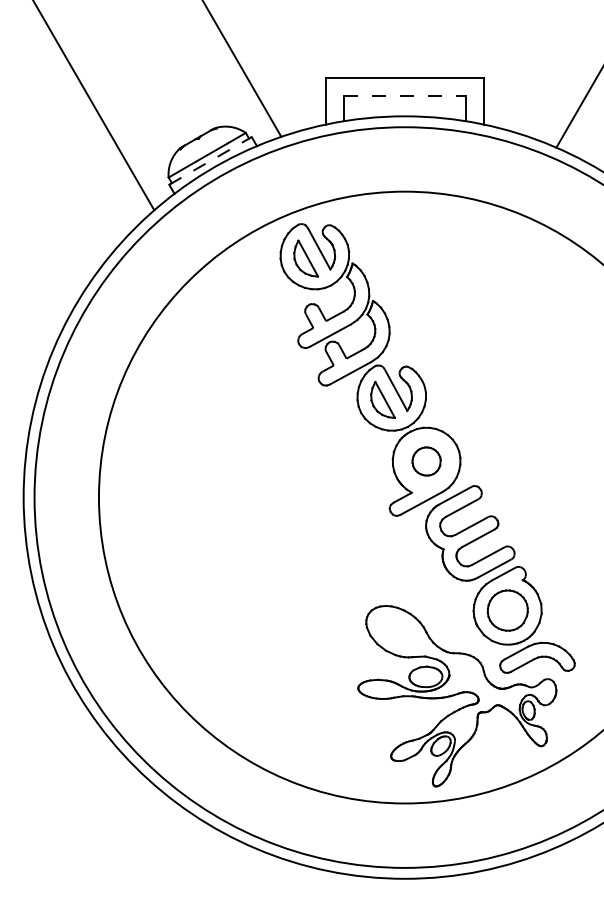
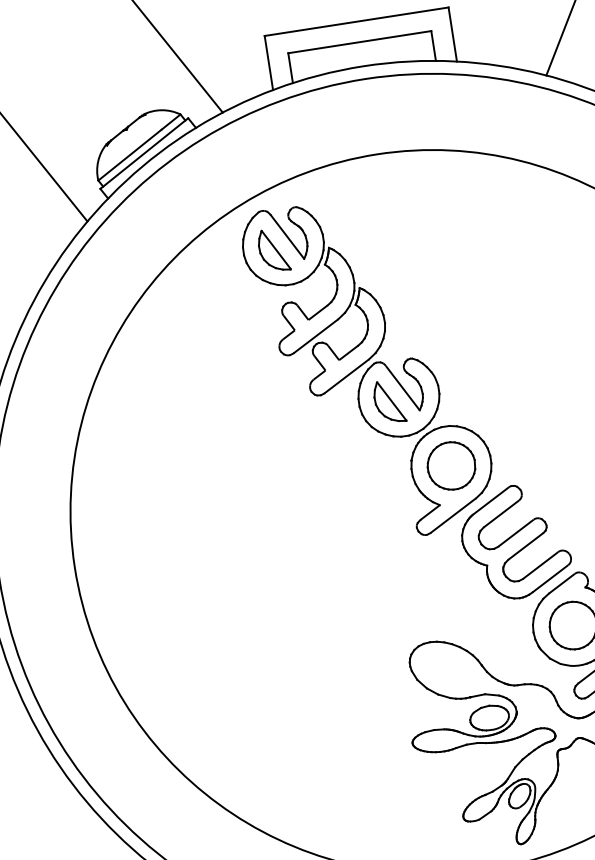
line: (405, 95) -> (360, 41), dashed -> solid
line: (210, 160) -> (144, 153), dashed -> solid
part: (426, 461) -> (451, 465), size x1.43

